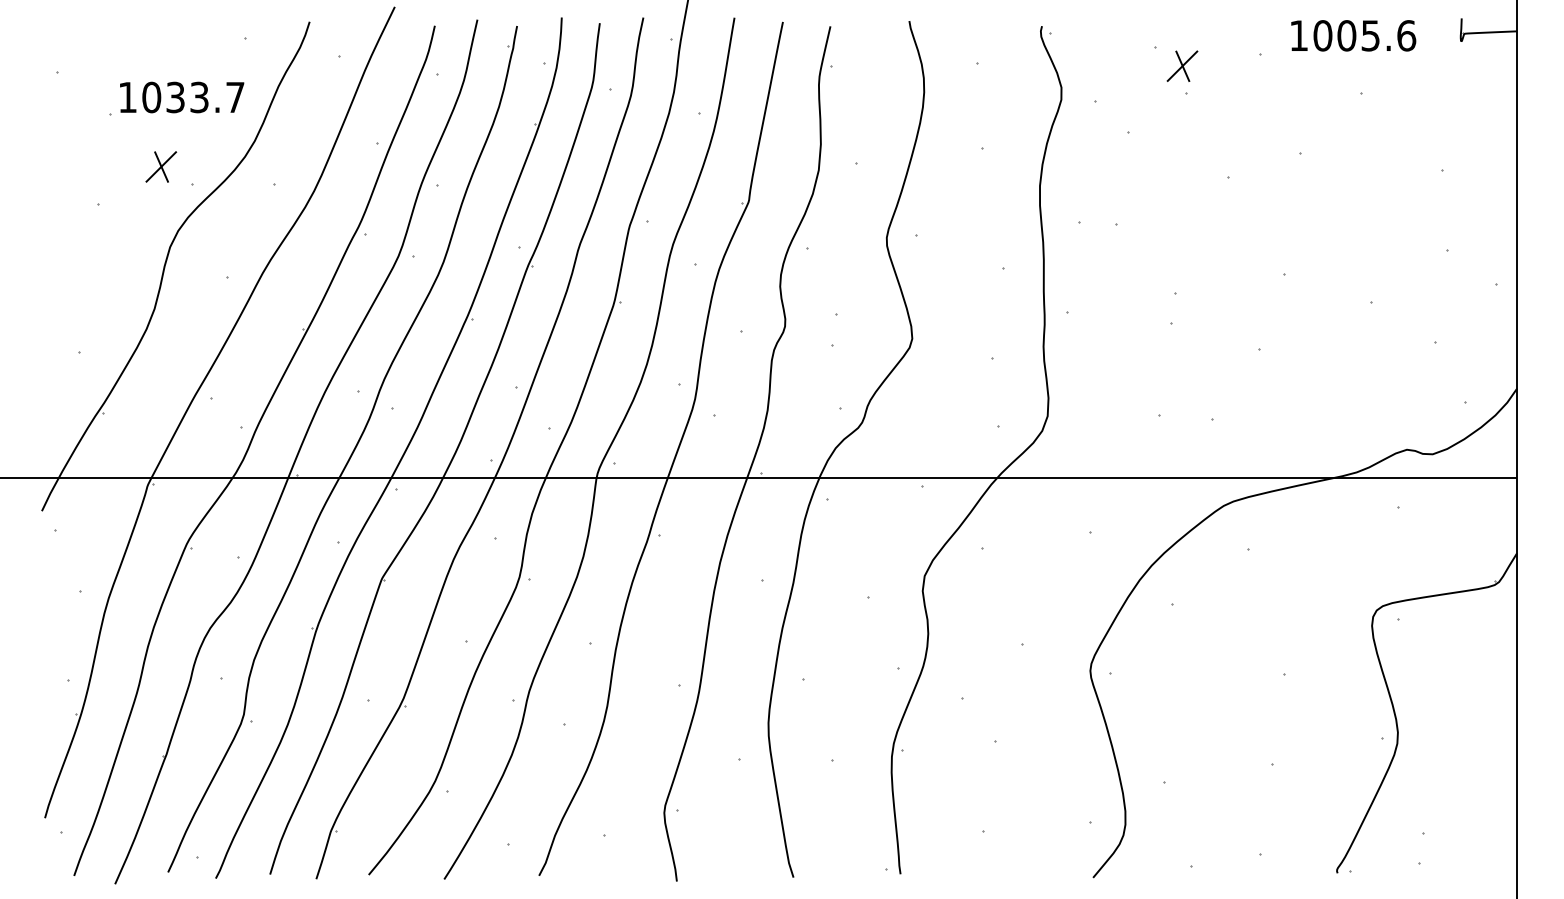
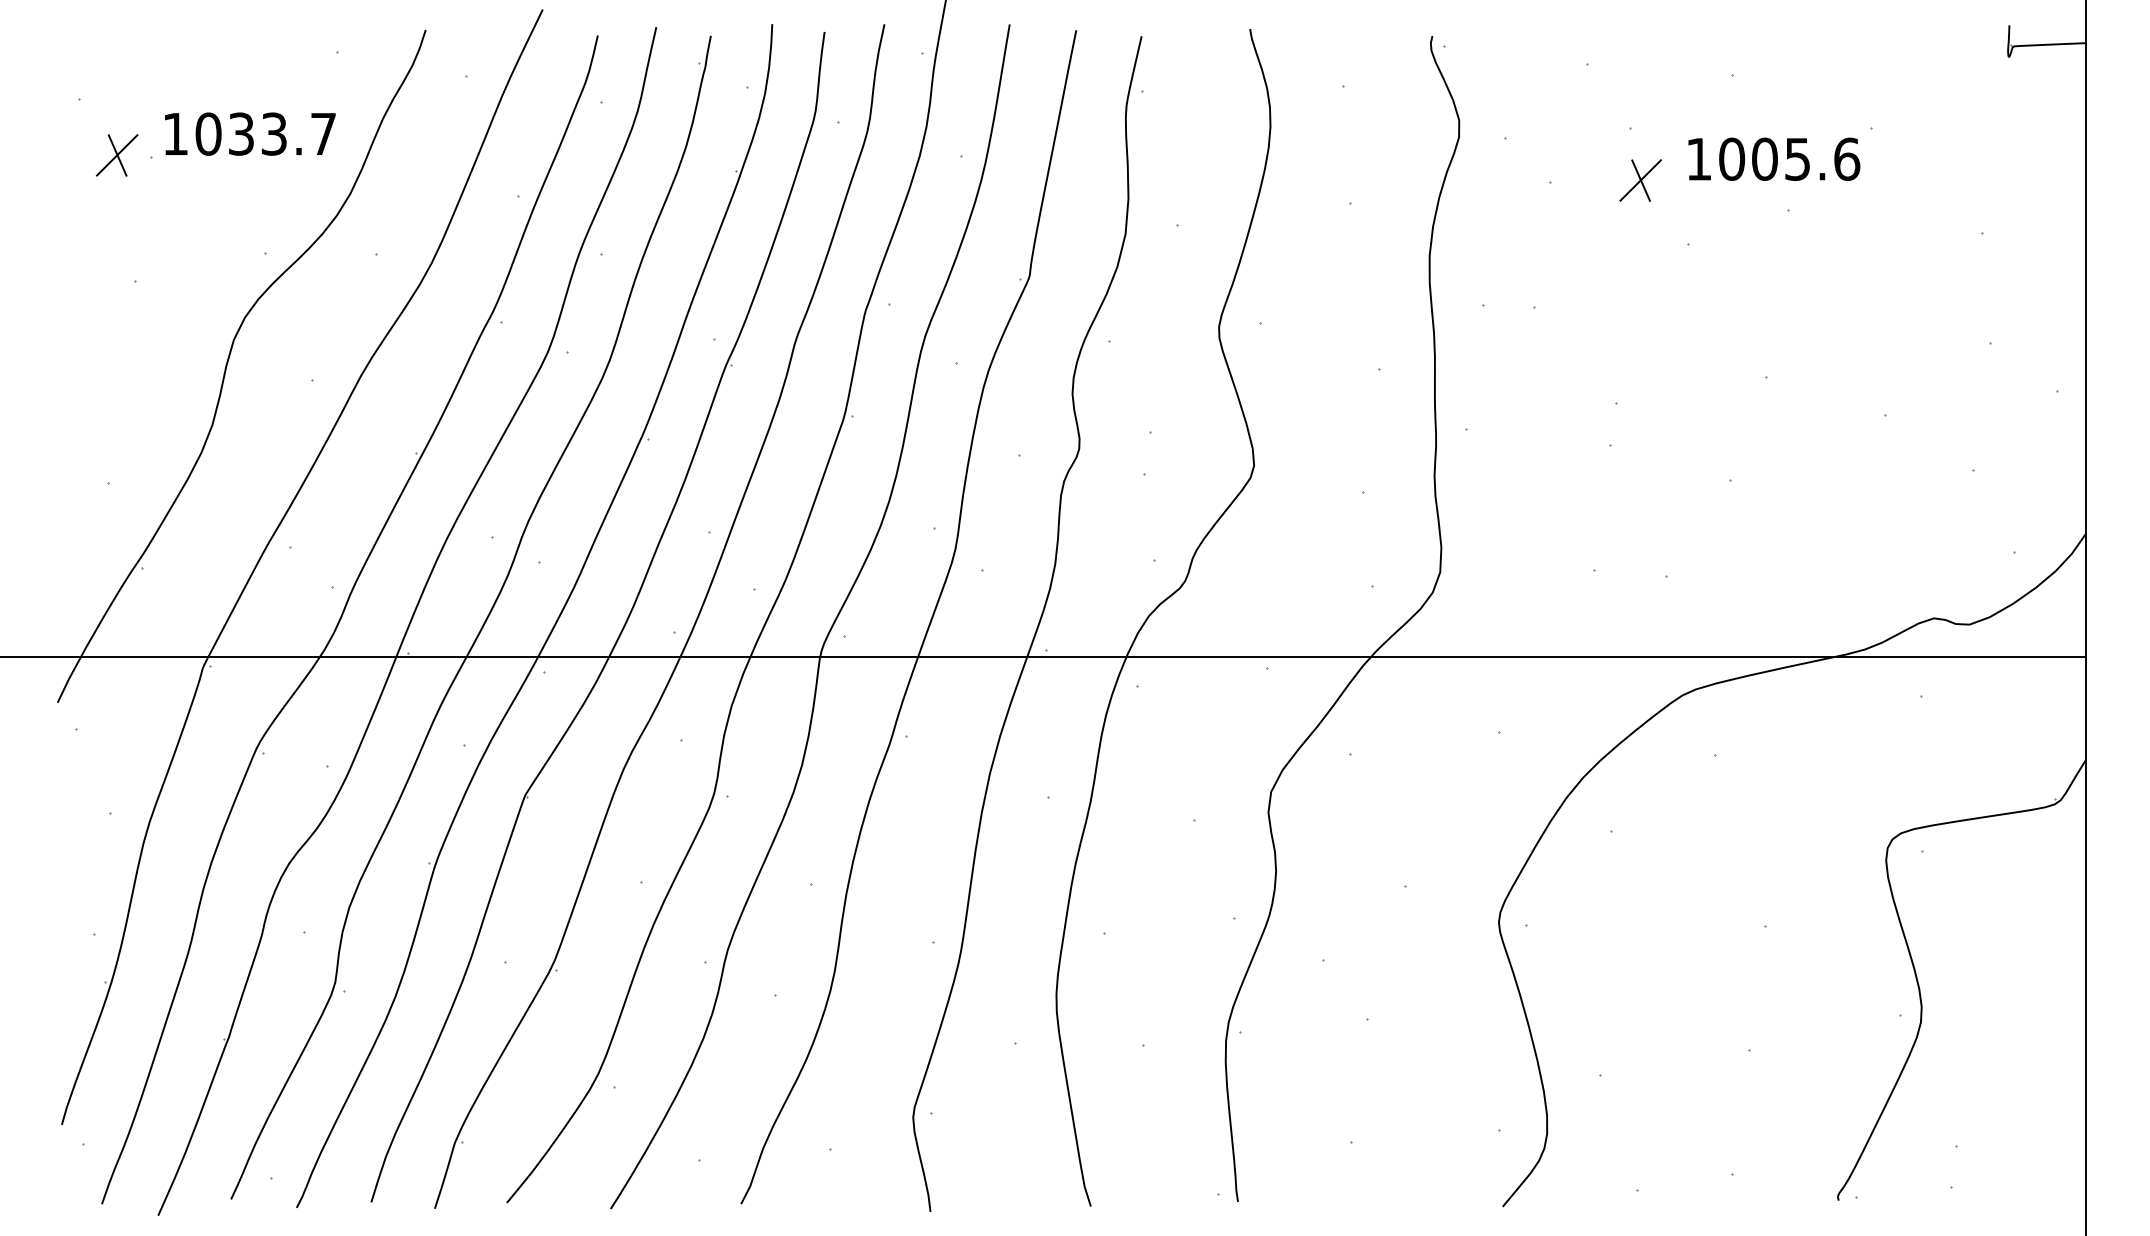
text: (1353, 35) -> (1774, 158), moved
part: (1182, 65) -> (1640, 179), moved
part: (161, 166) -> (117, 154), moved

